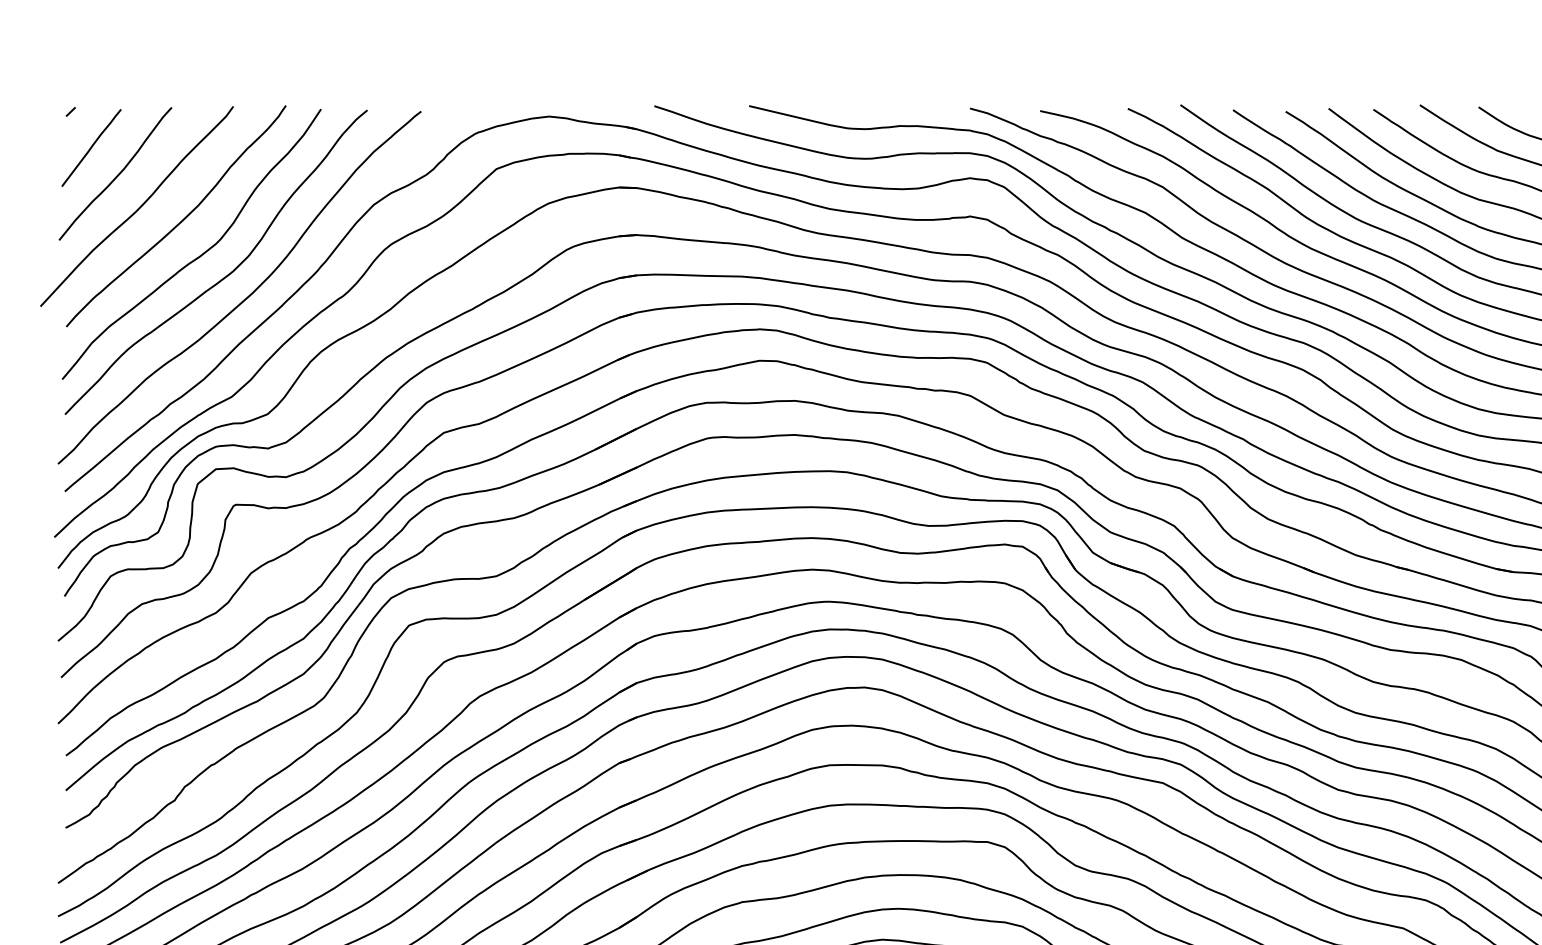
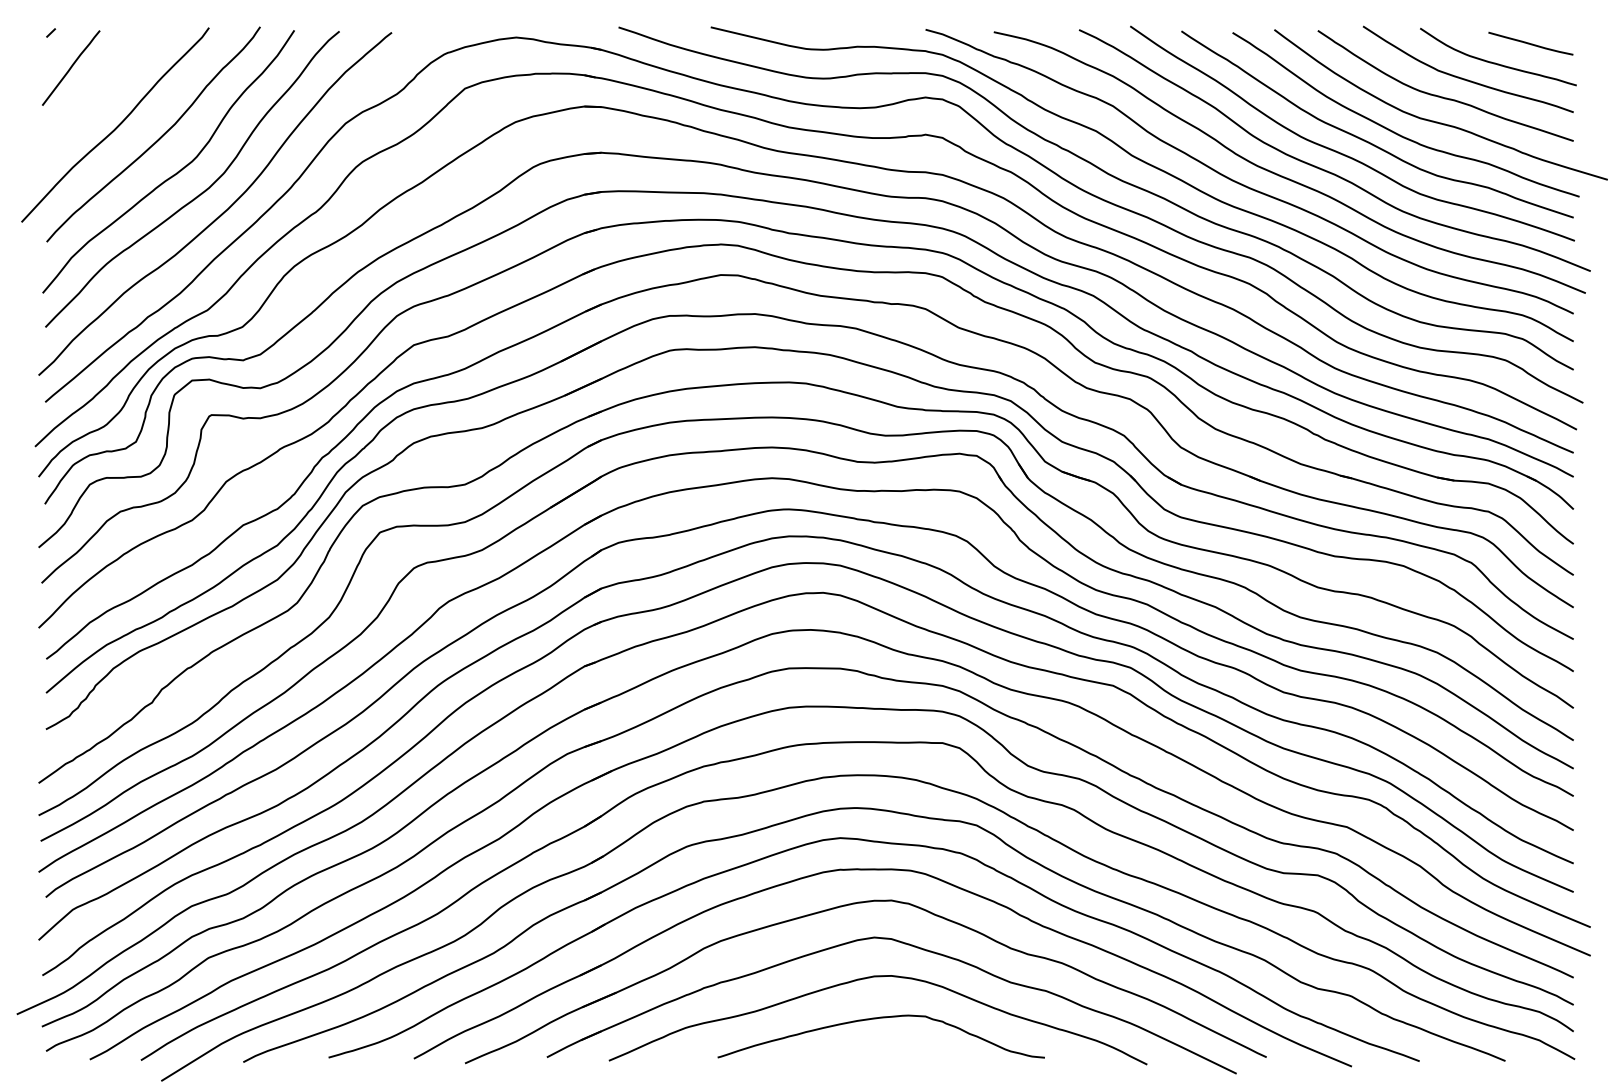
curve: (117, 174) -> (96, 93), removed

